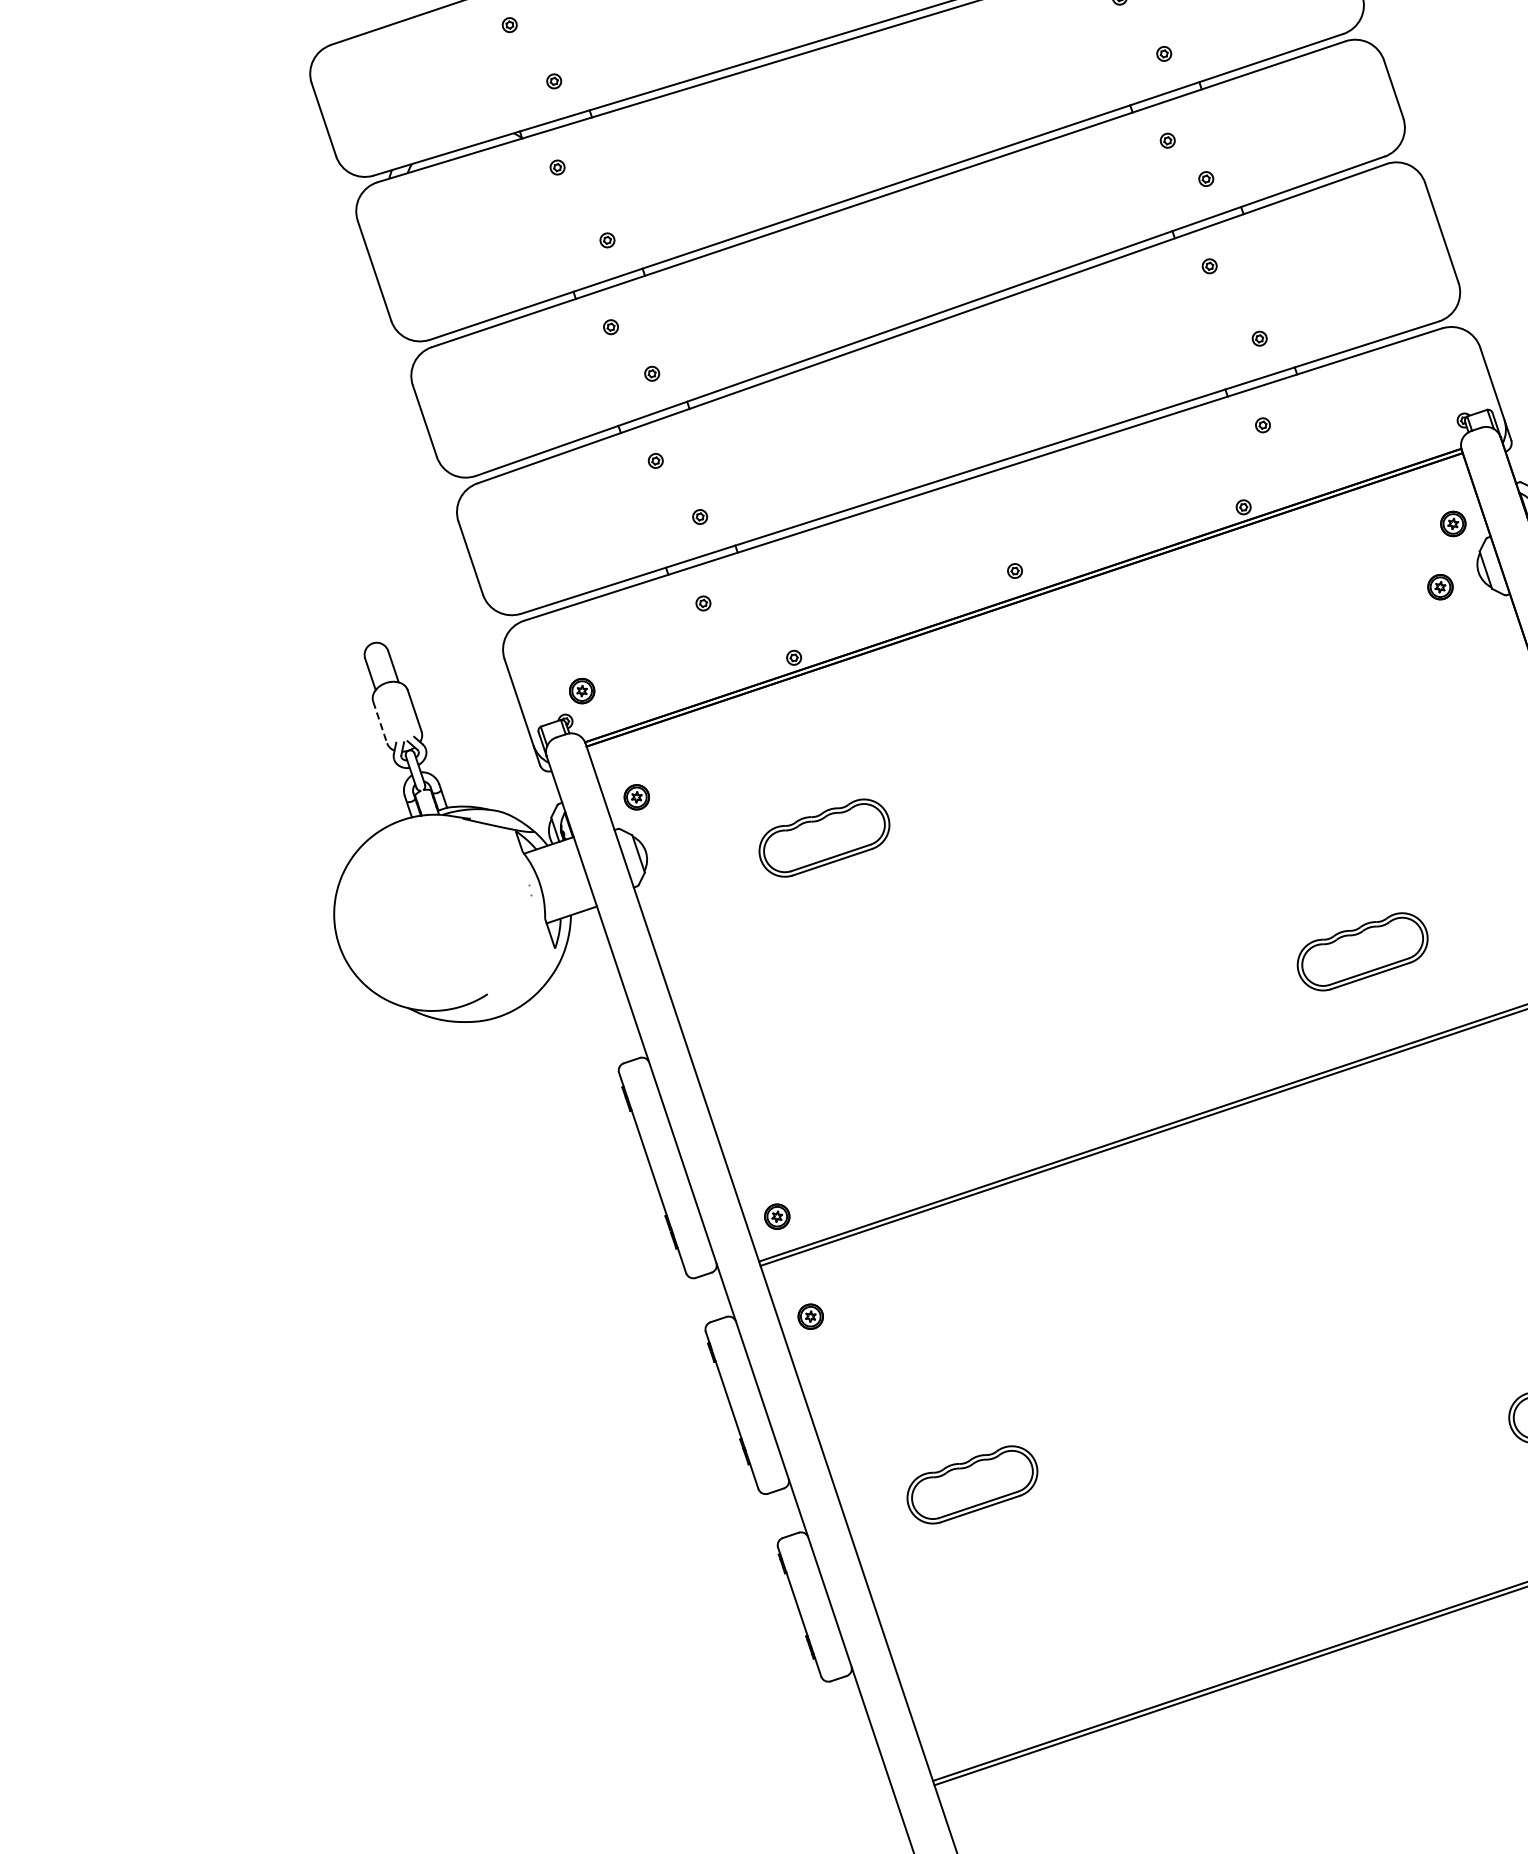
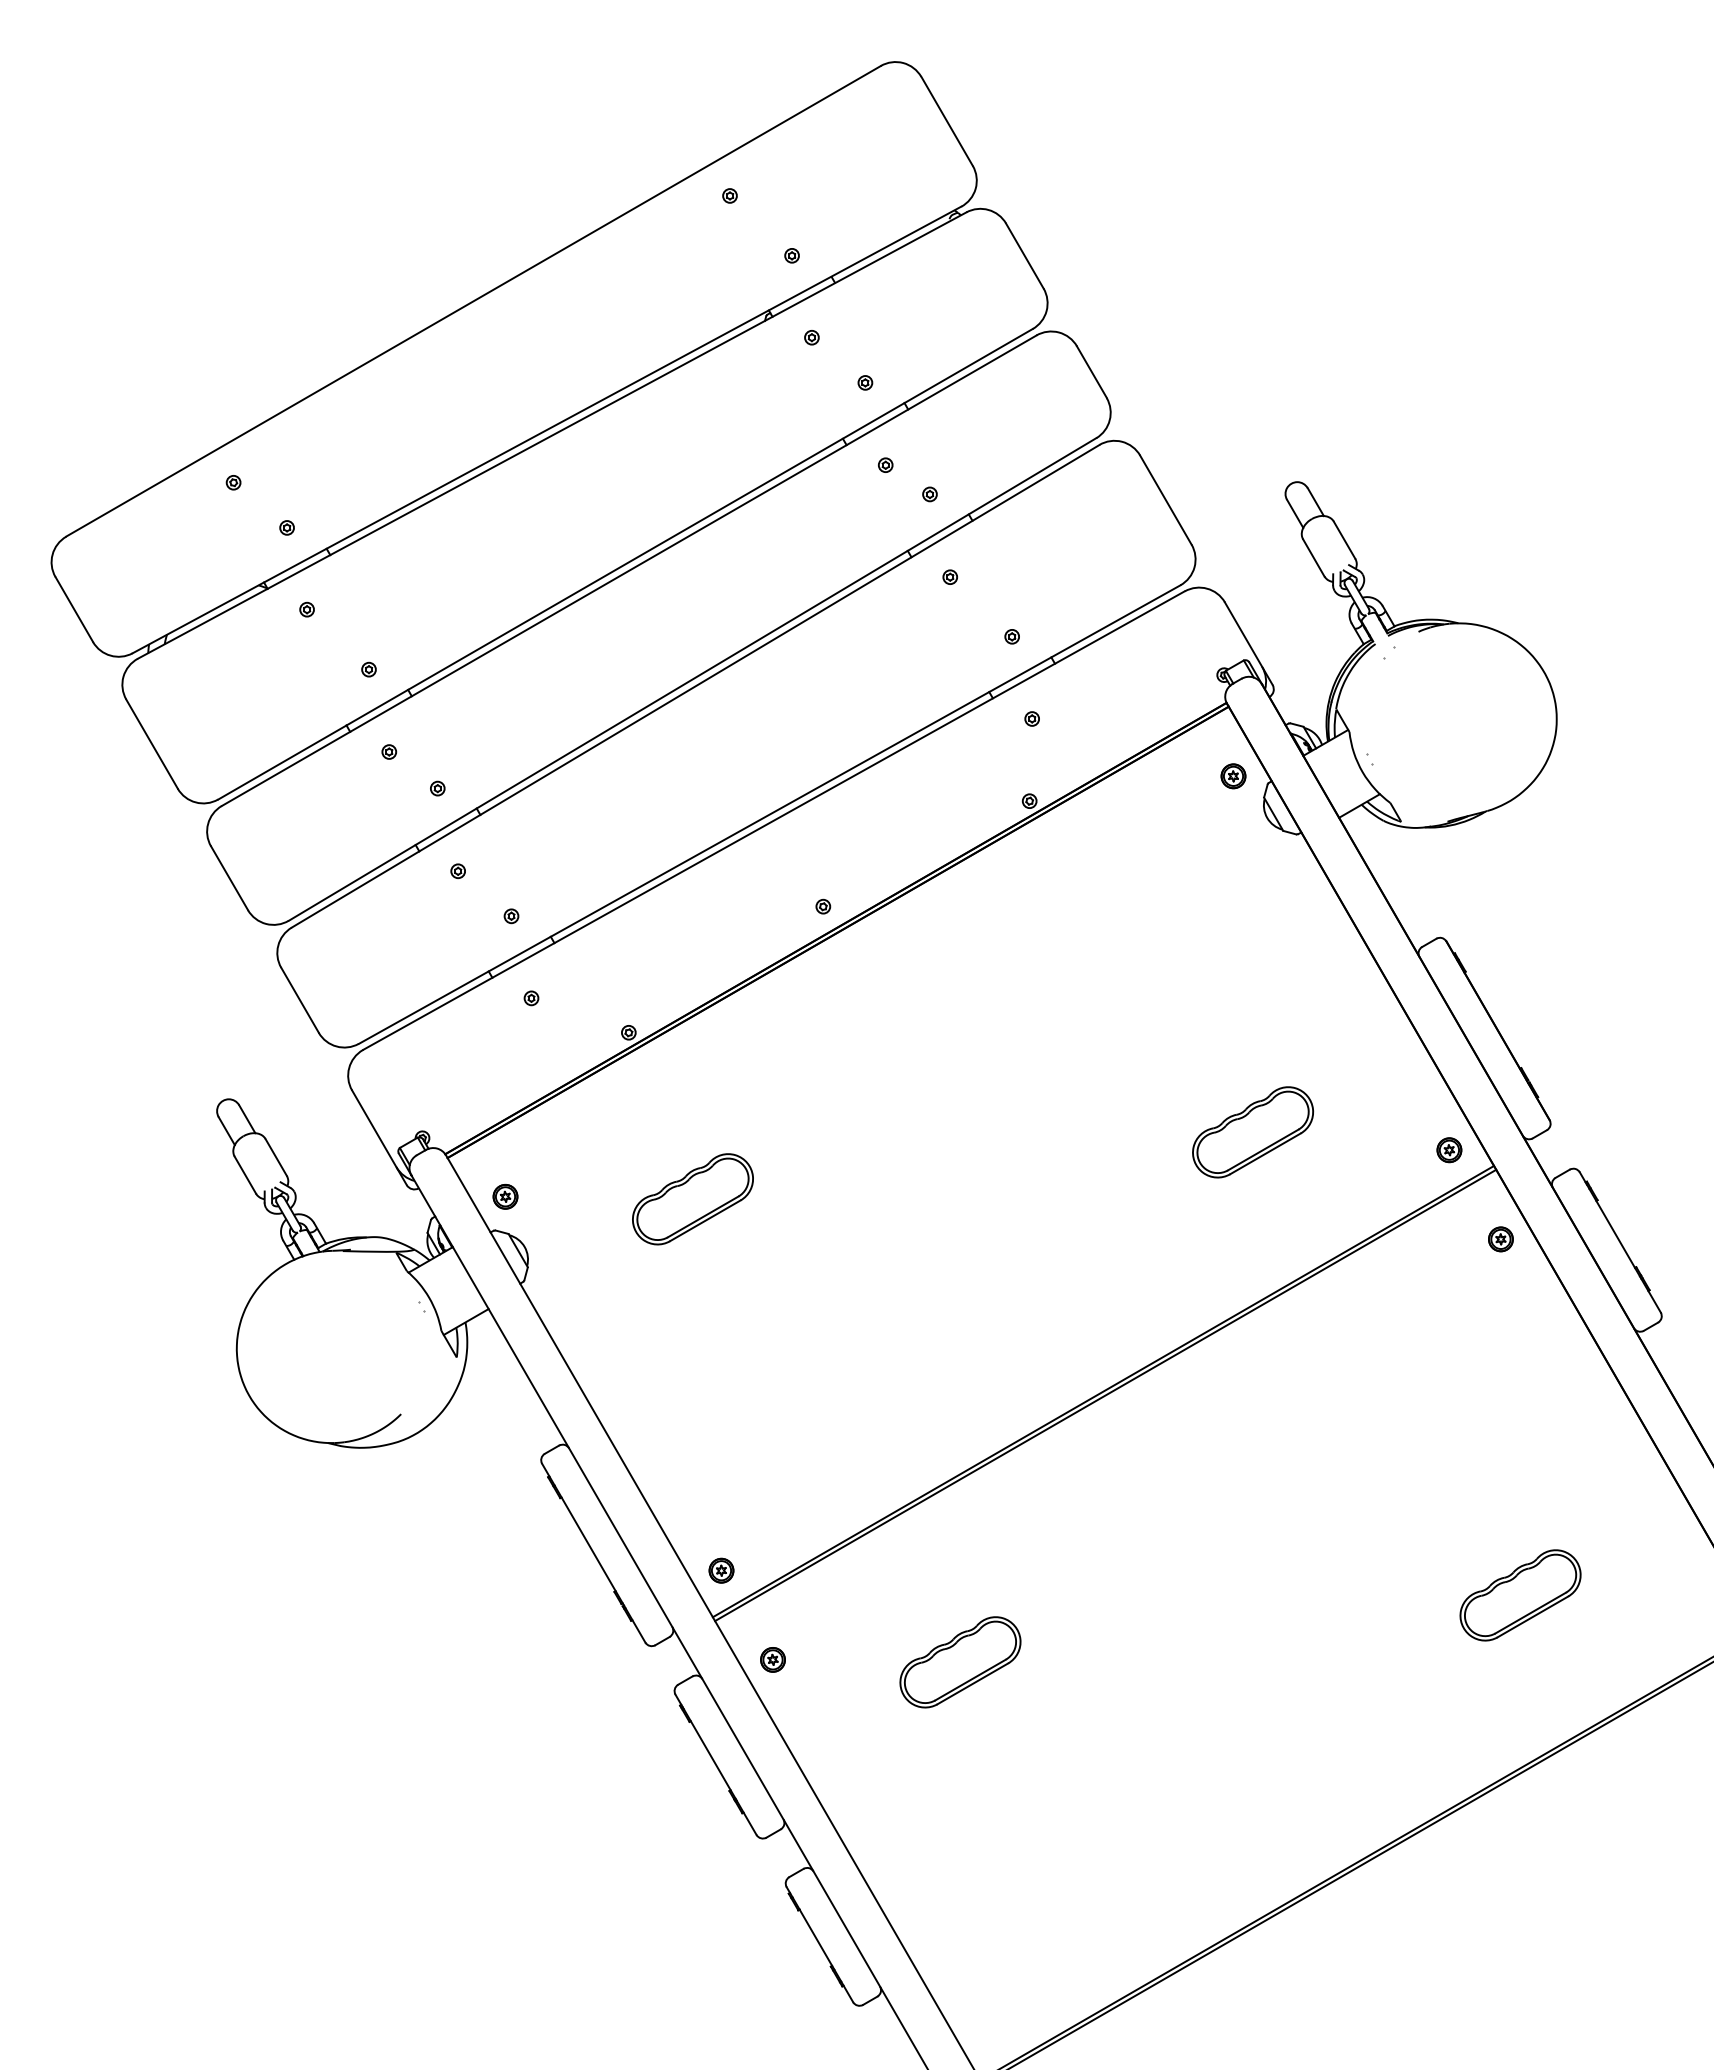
part: (1440, 587) -> (1233, 839), removed
part: (582, 690) -> (432, 1105), removed
line: (380, 722) -> (245, 1175), dashed -> solid
part: (1363, 952) -> (1253, 1132), moved
part: (972, 1485) -> (960, 1662), moved

